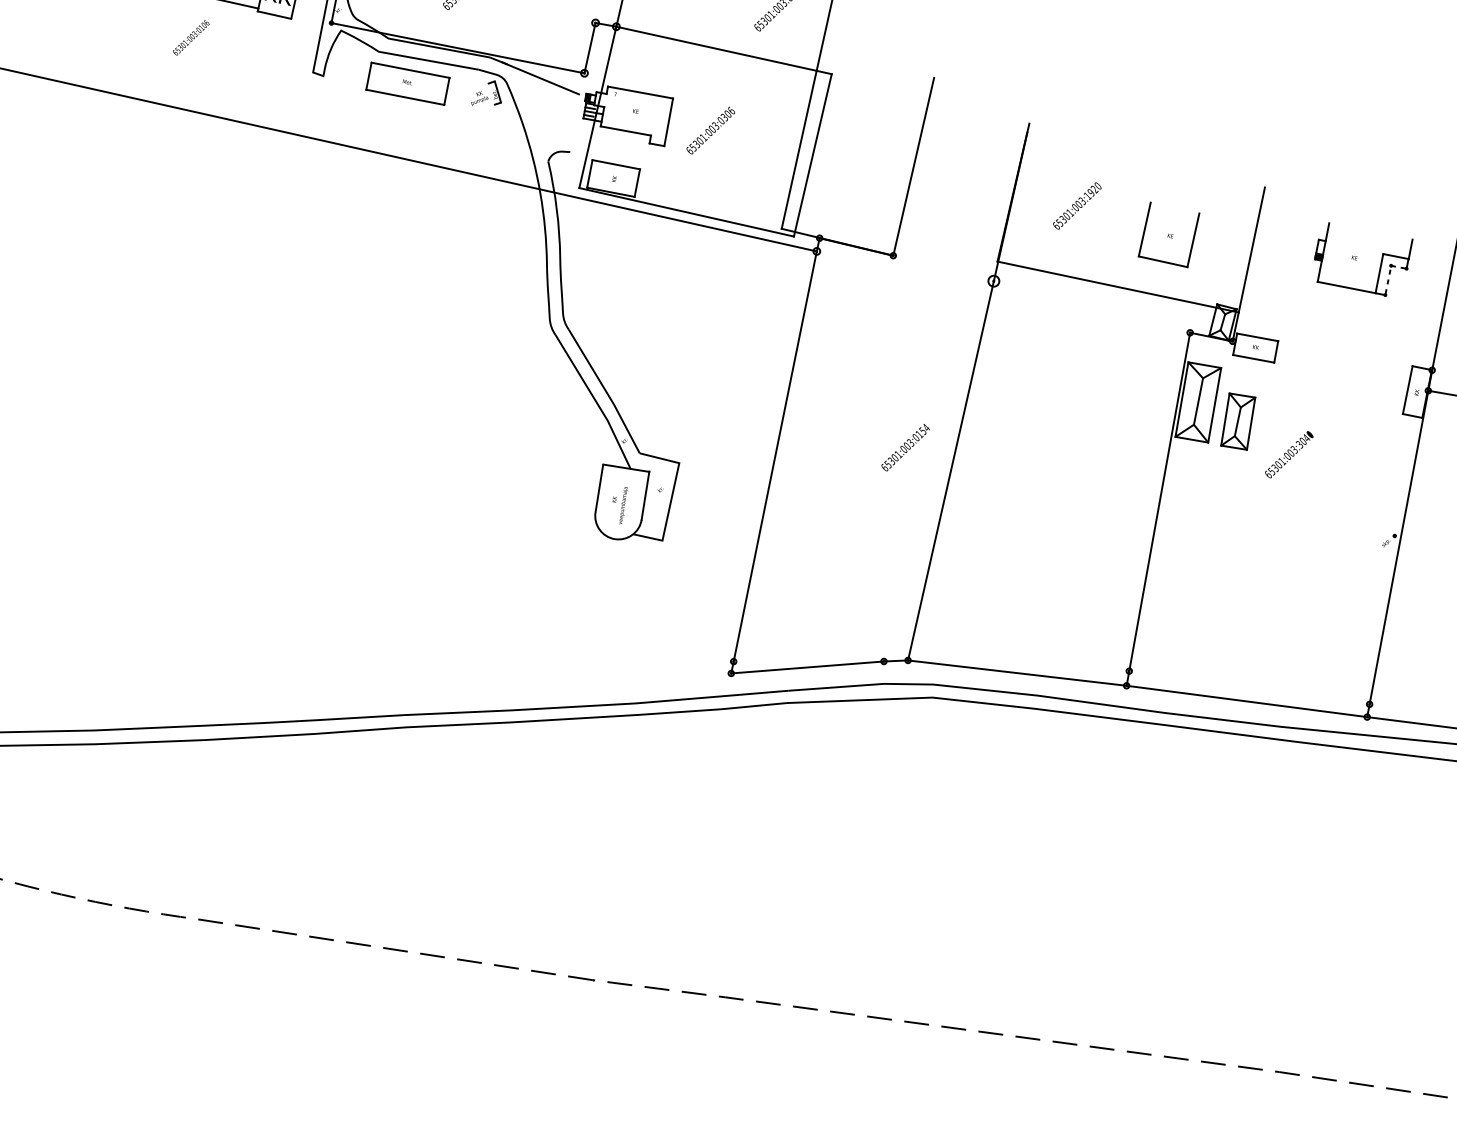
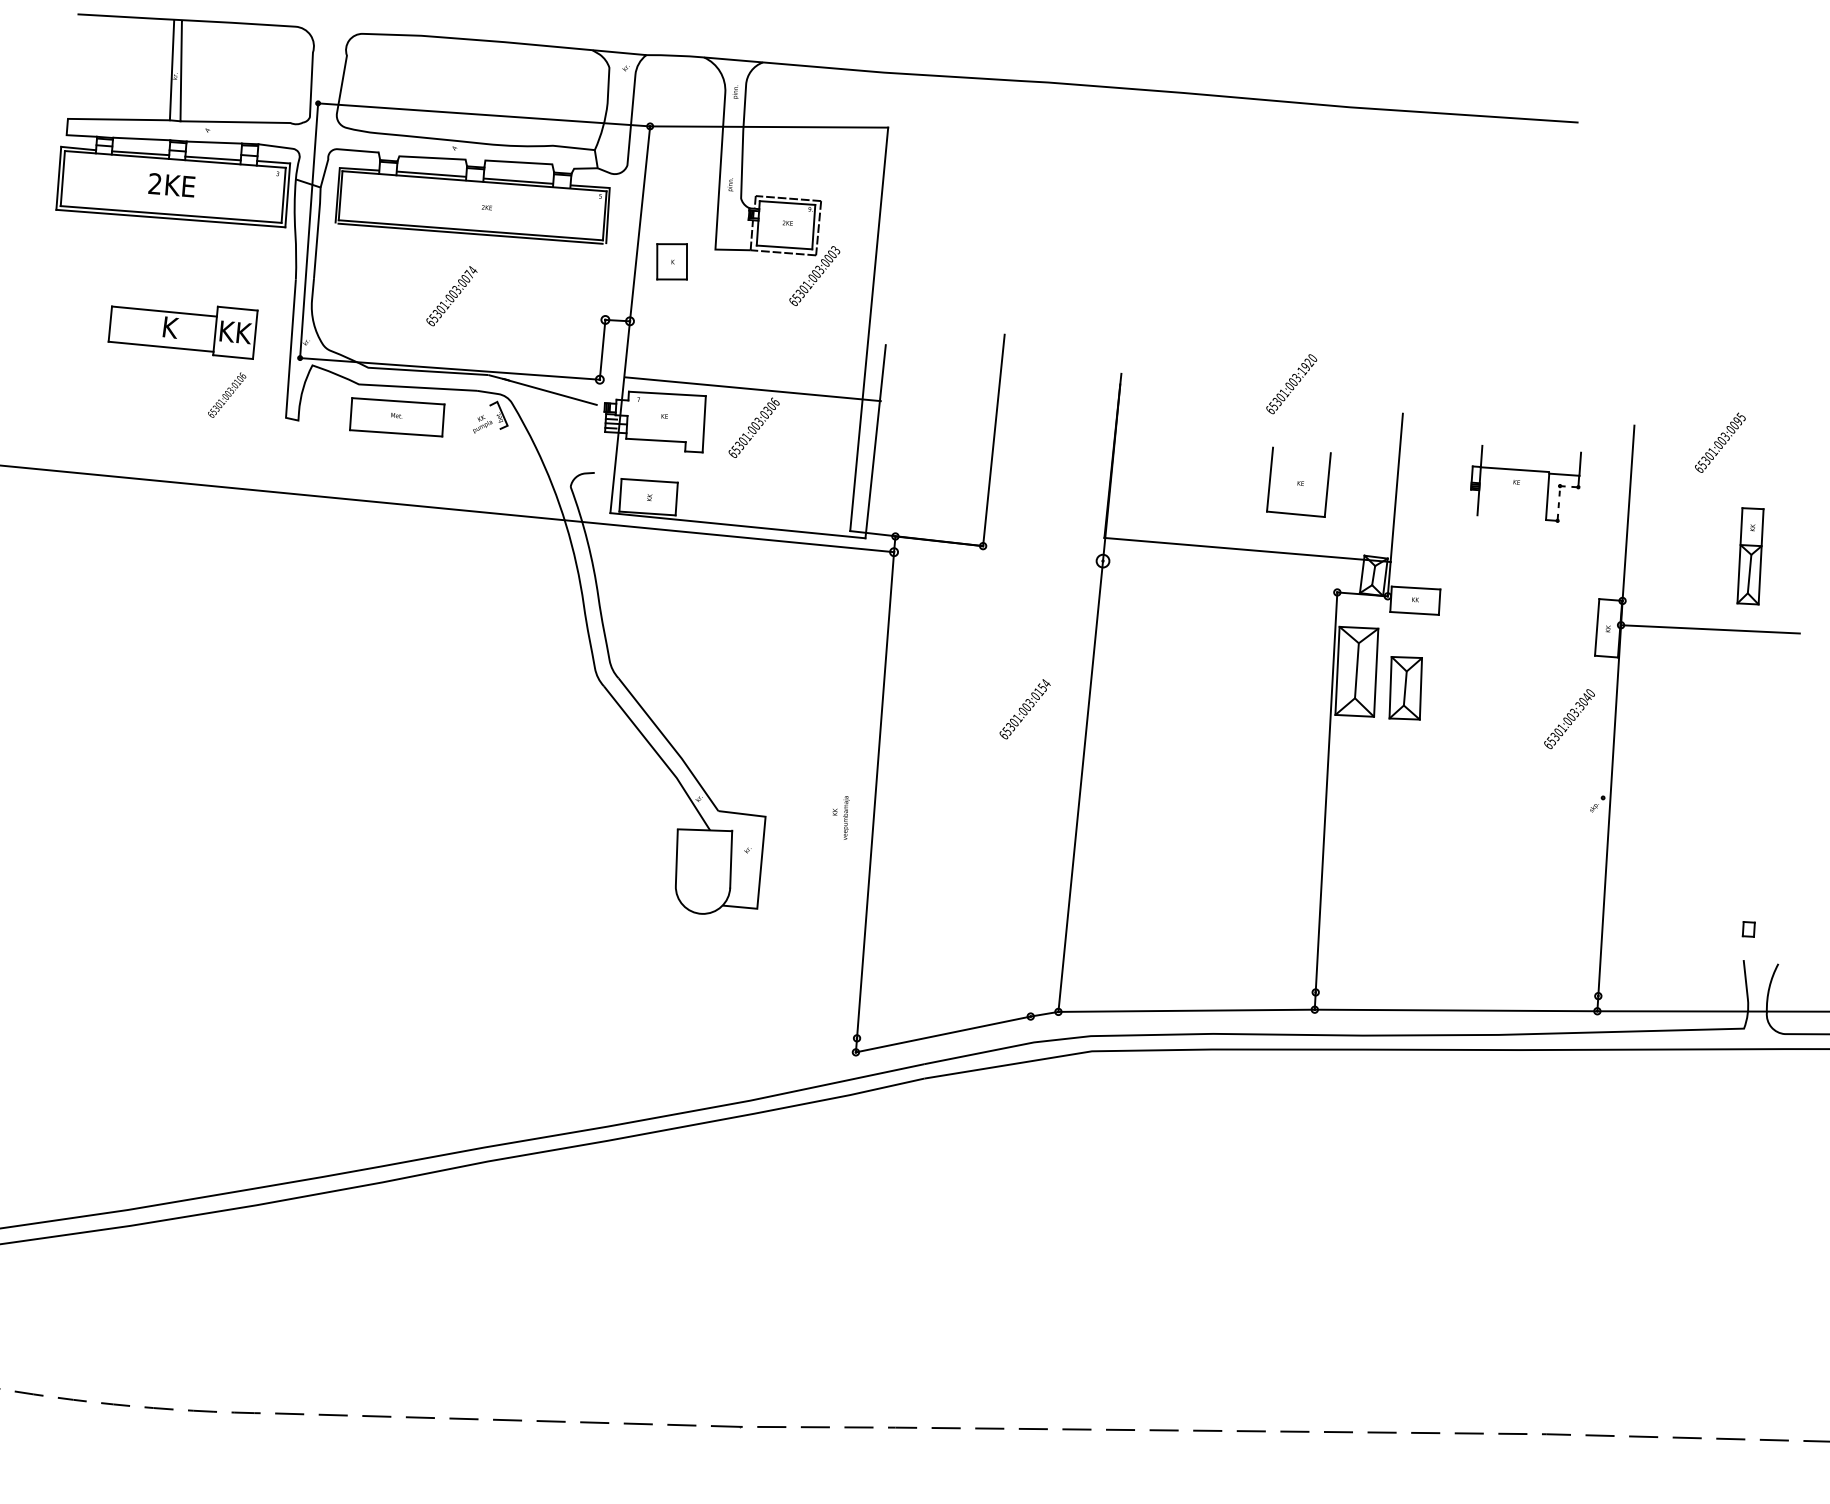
text: (191, 37) -> (227, 394), moved
line: (723, 50) -> (752, 389), moved
text: (1077, 206) -> (1291, 384), moved
line: (1346, 287) -> (1514, 469), moved
text: (905, 447) -> (1024, 709), moved
text: (1289, 455) -> (1569, 719), moved
text: (618, 504) -> (840, 817), moved

